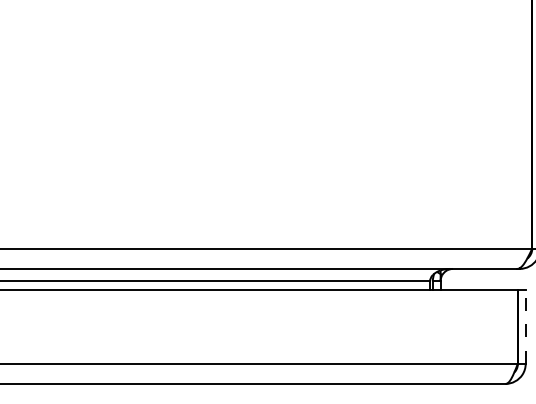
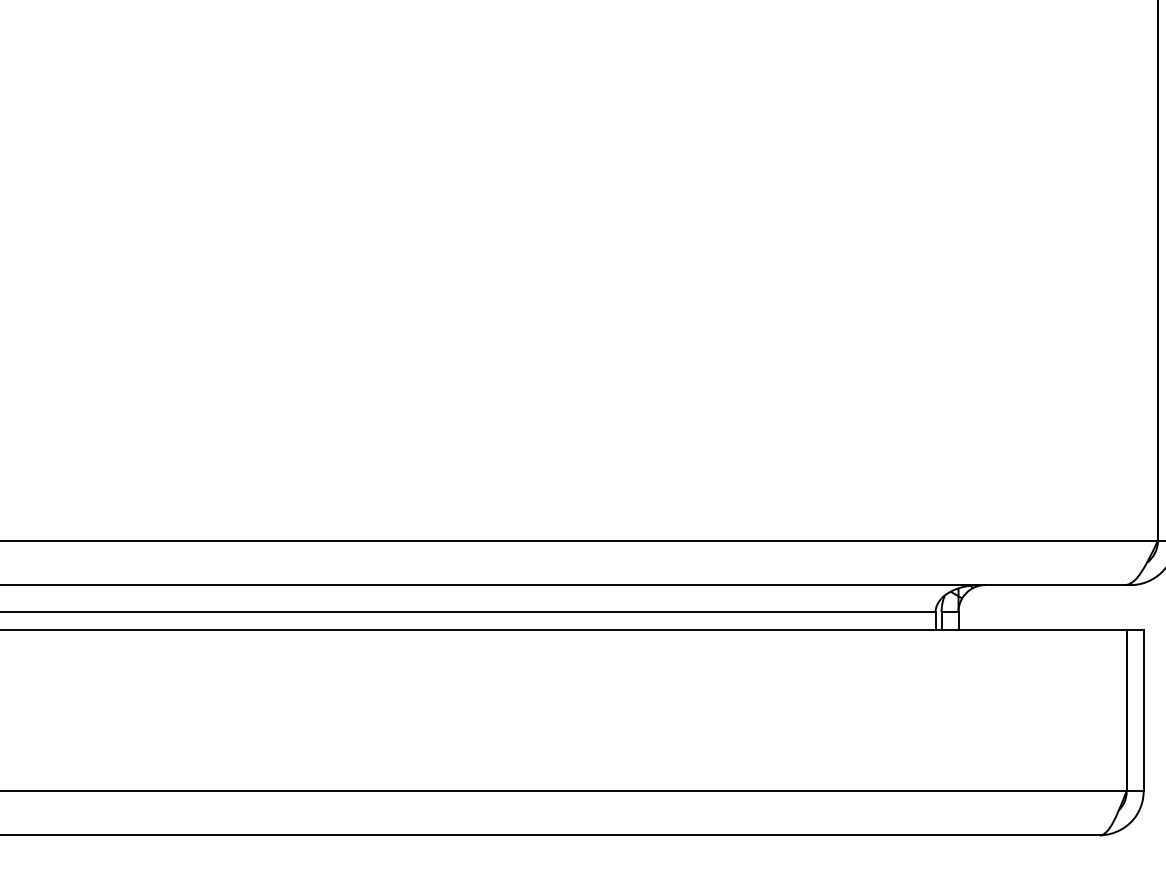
line: (525, 326) -> (1143, 710), dashed -> solid

